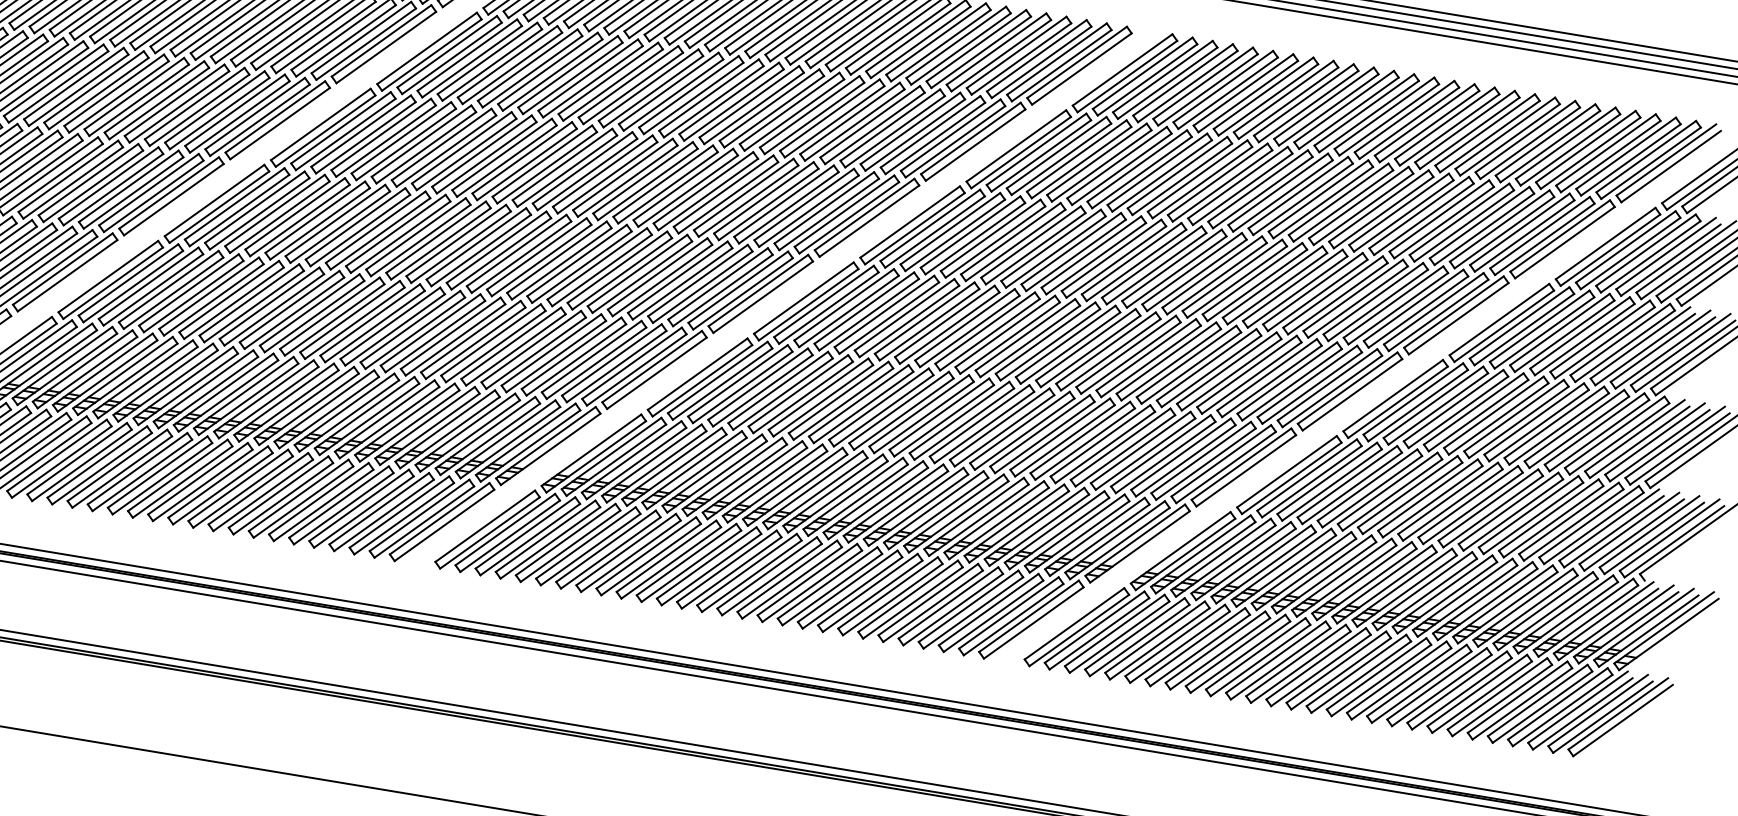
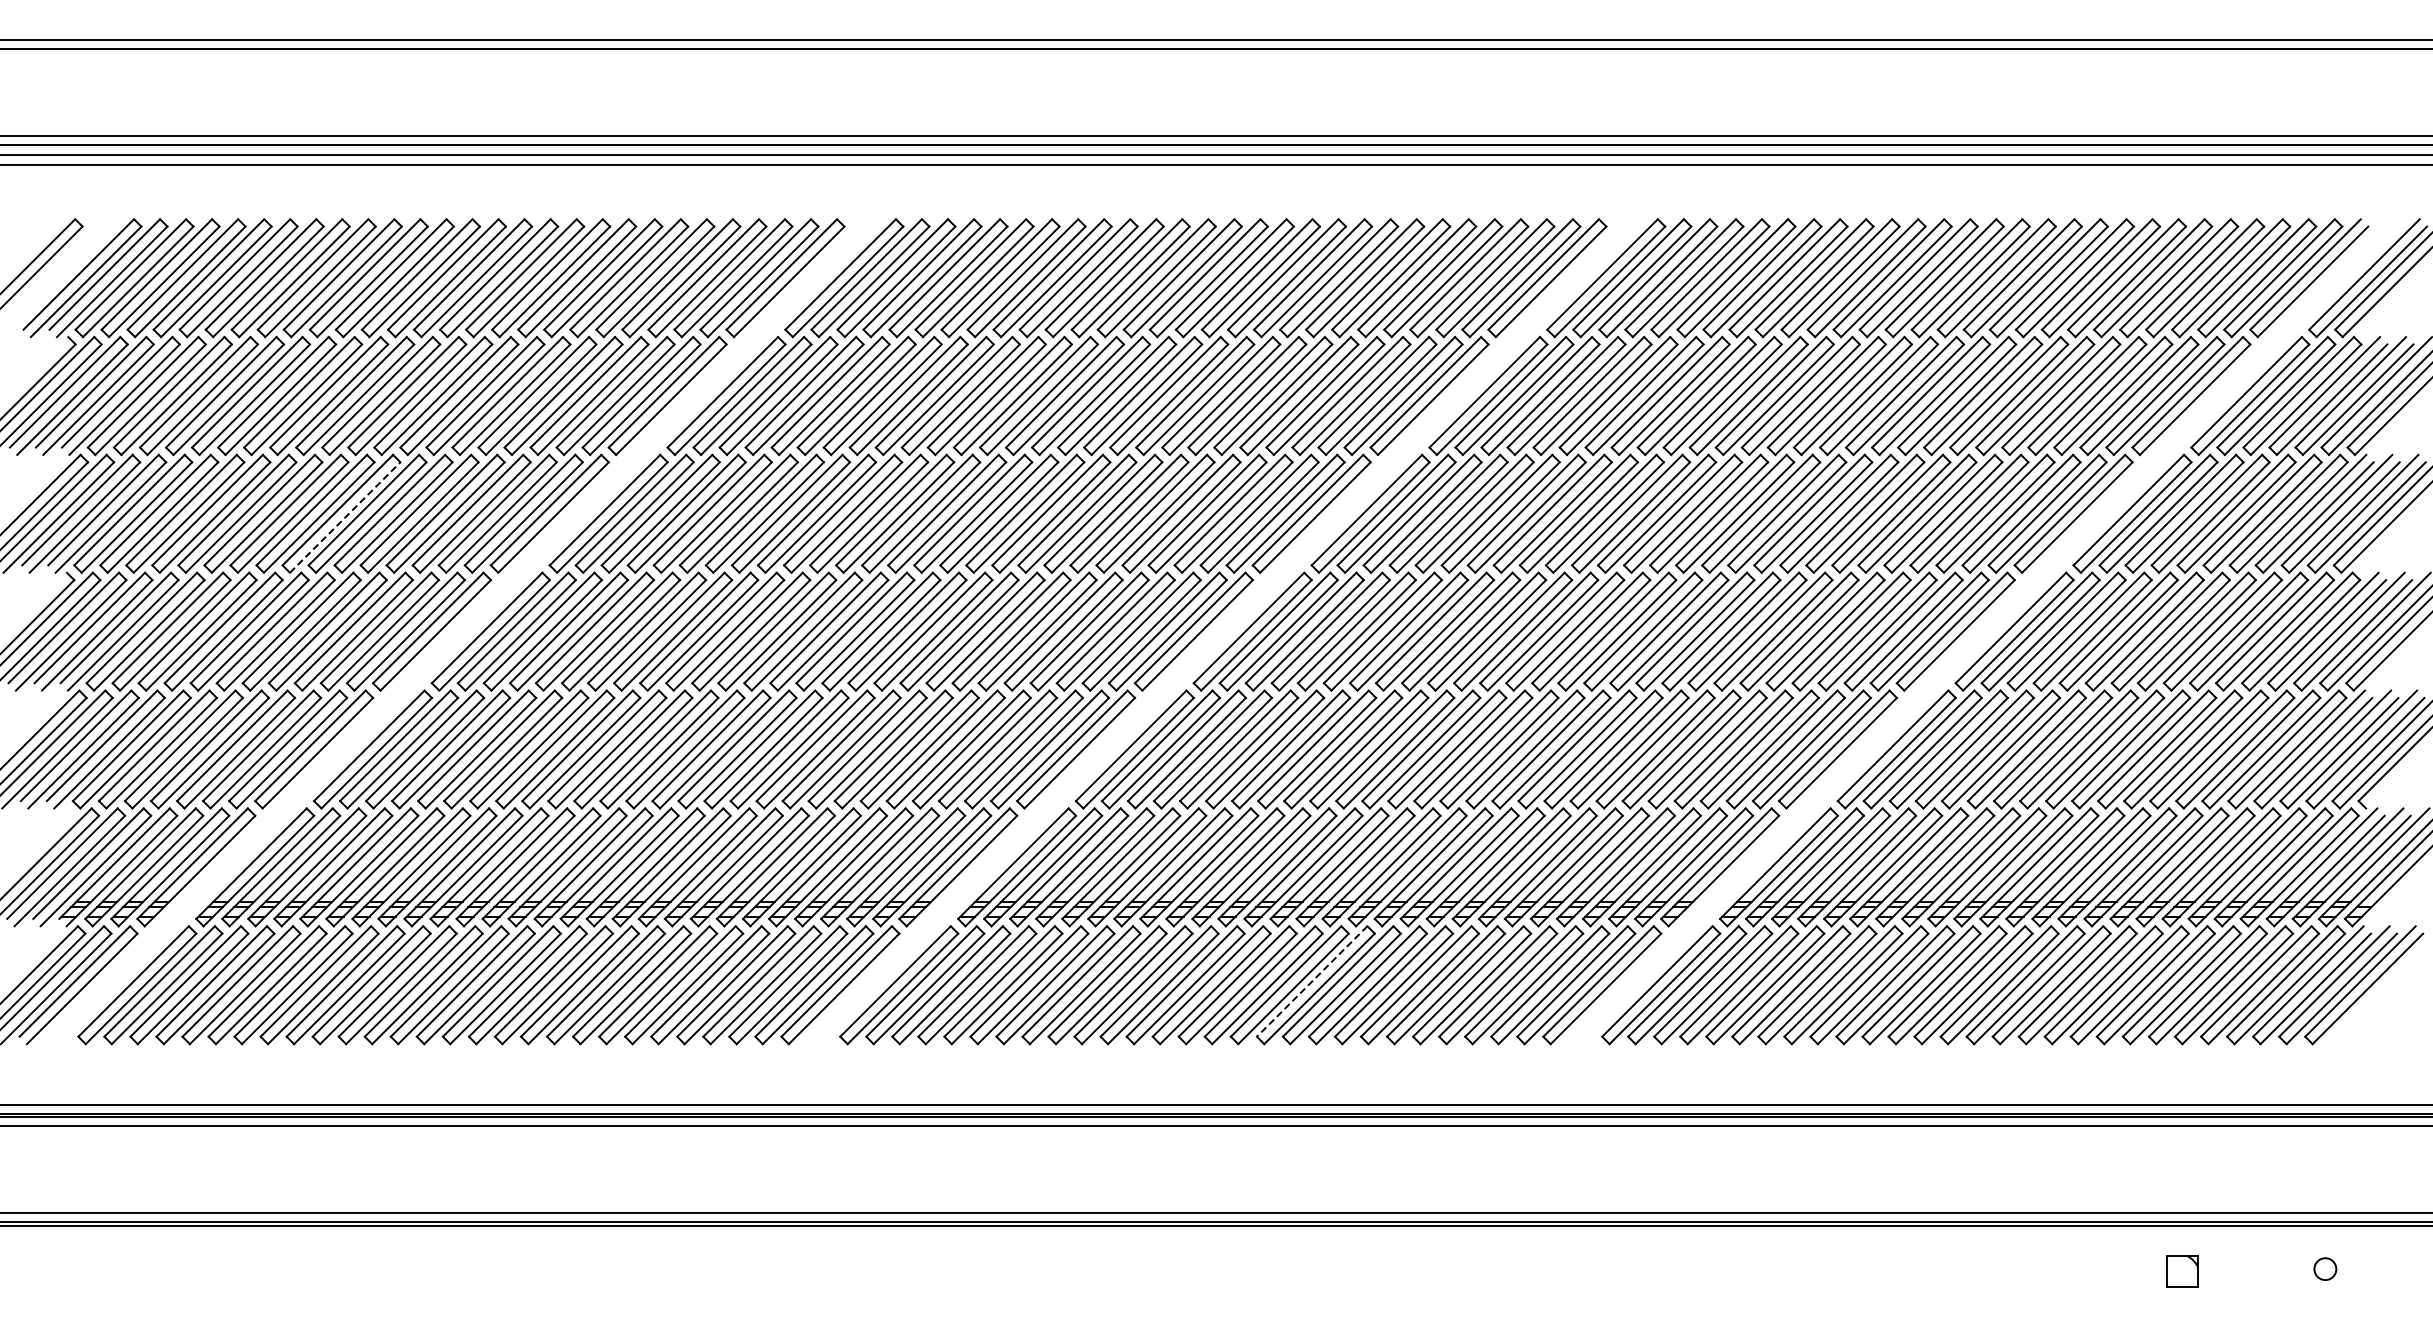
line: (119, 96) -> (345, 517), solid -> dashed
line: (806, 579) -> (1311, 981), solid -> dashed

